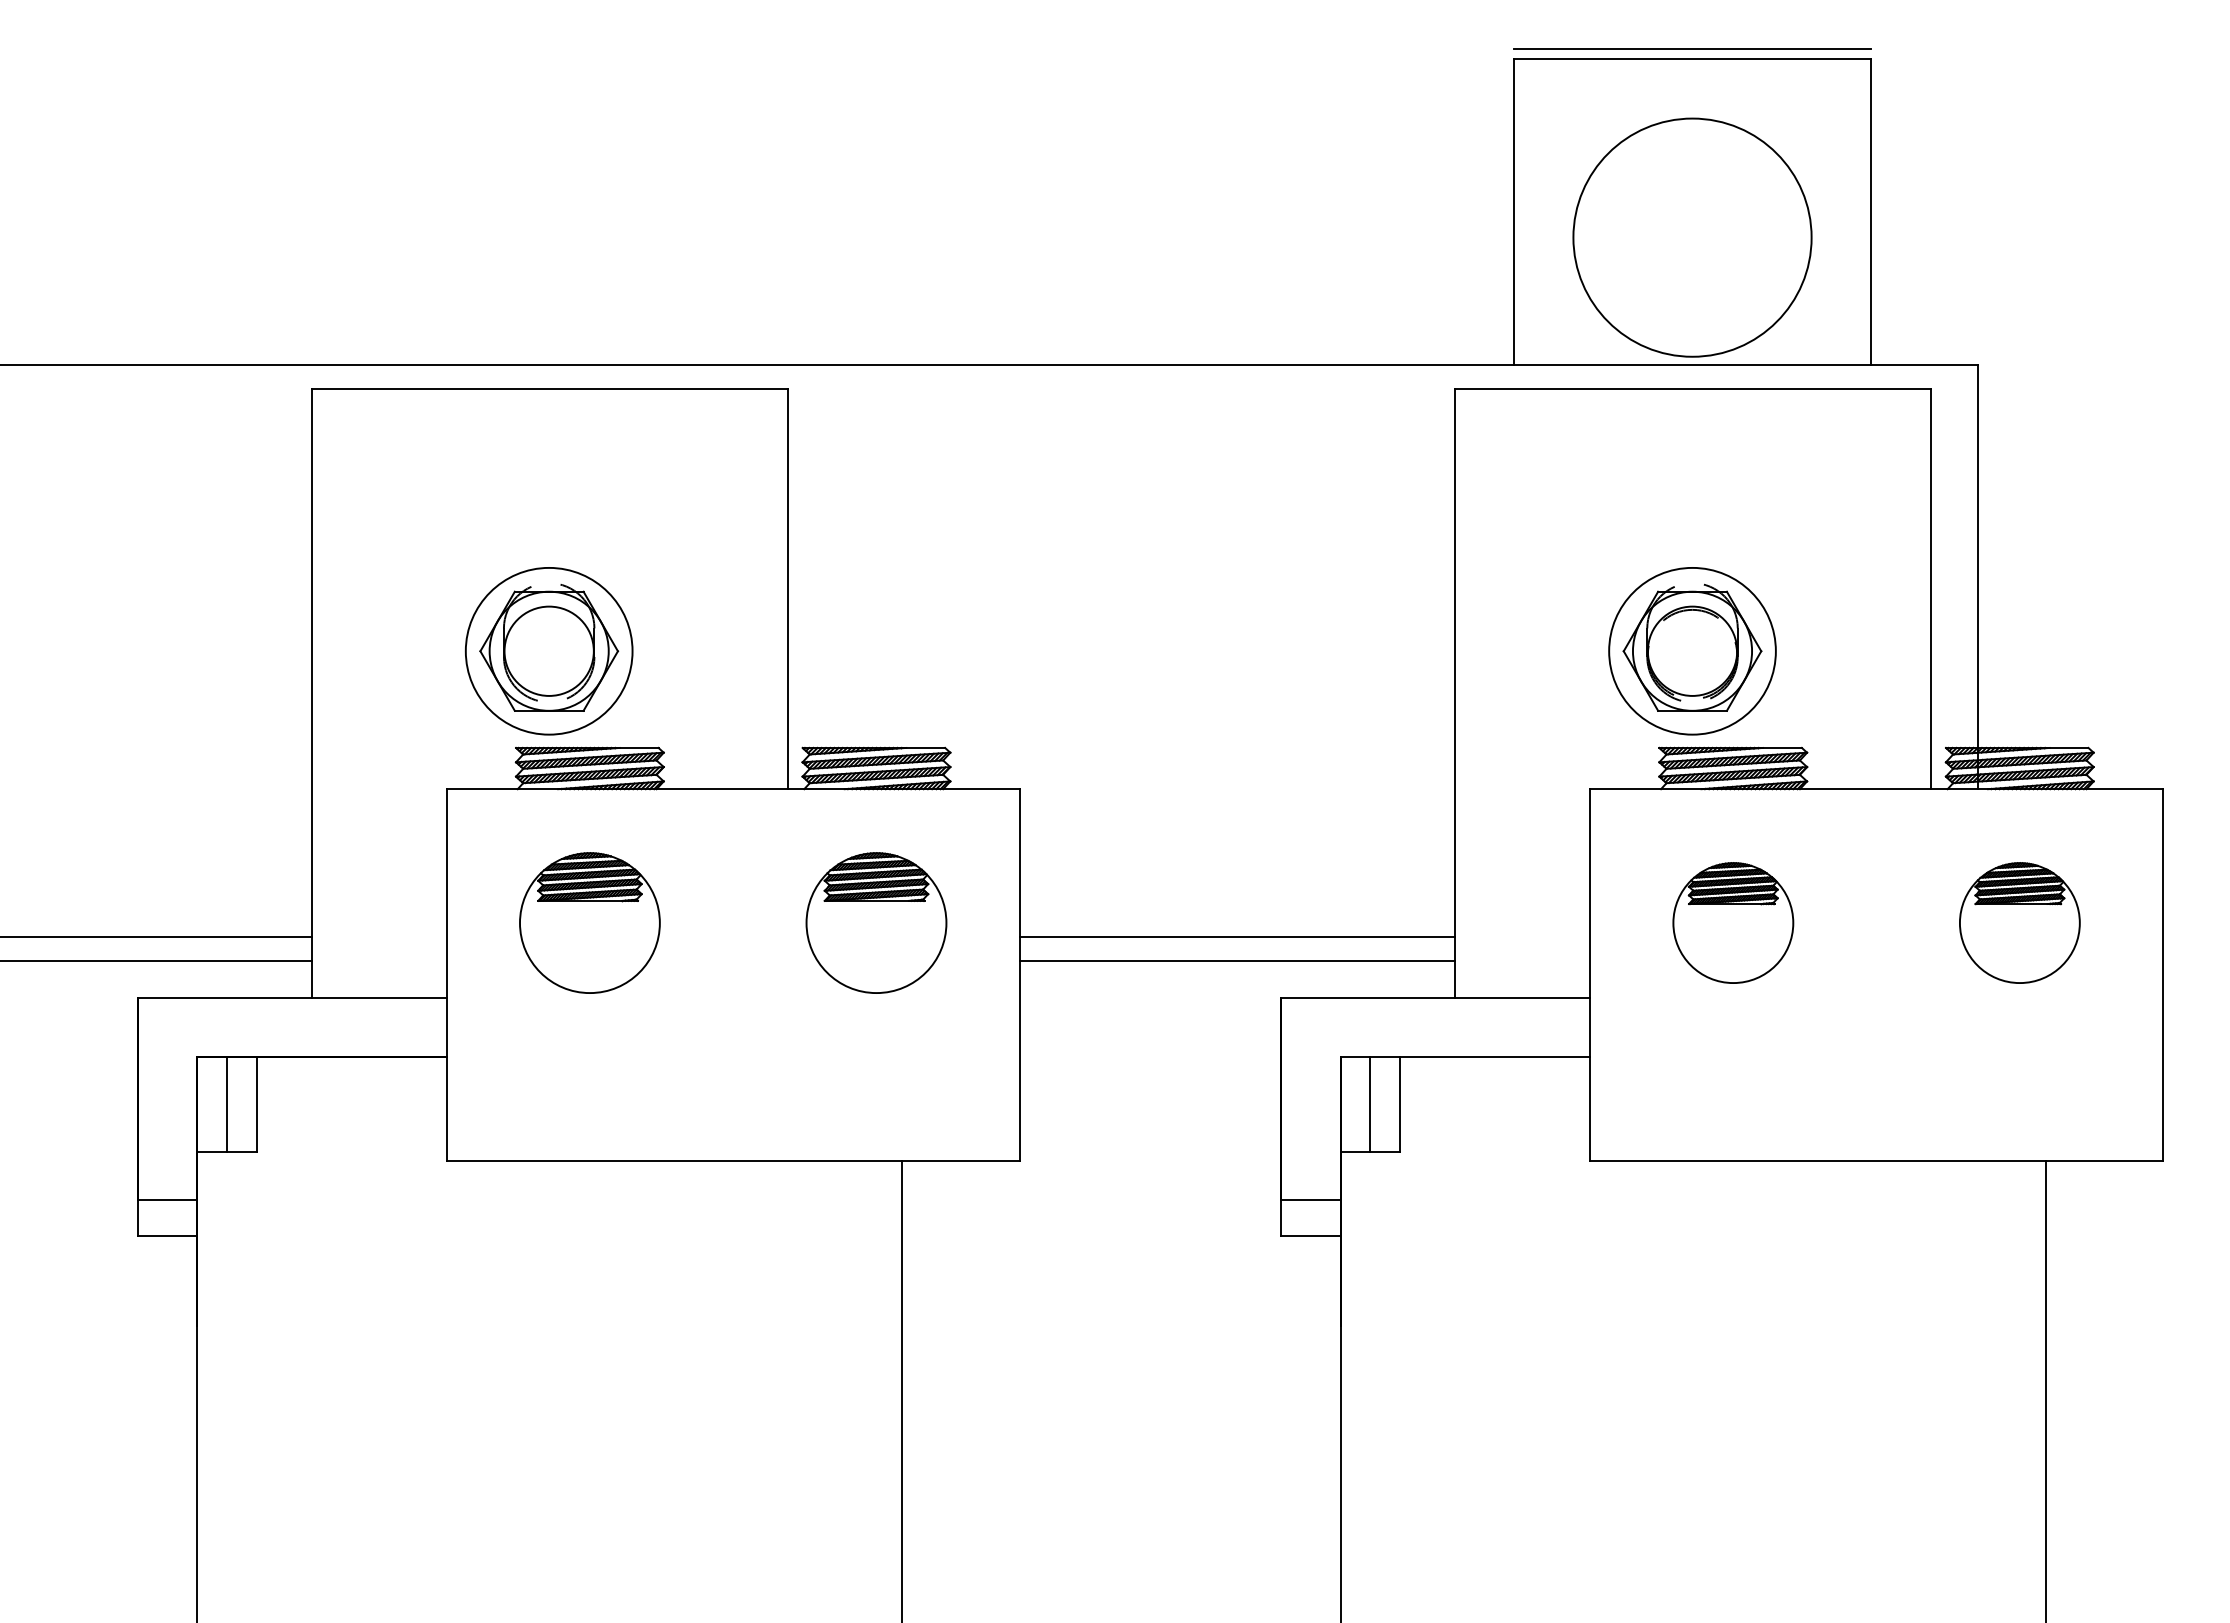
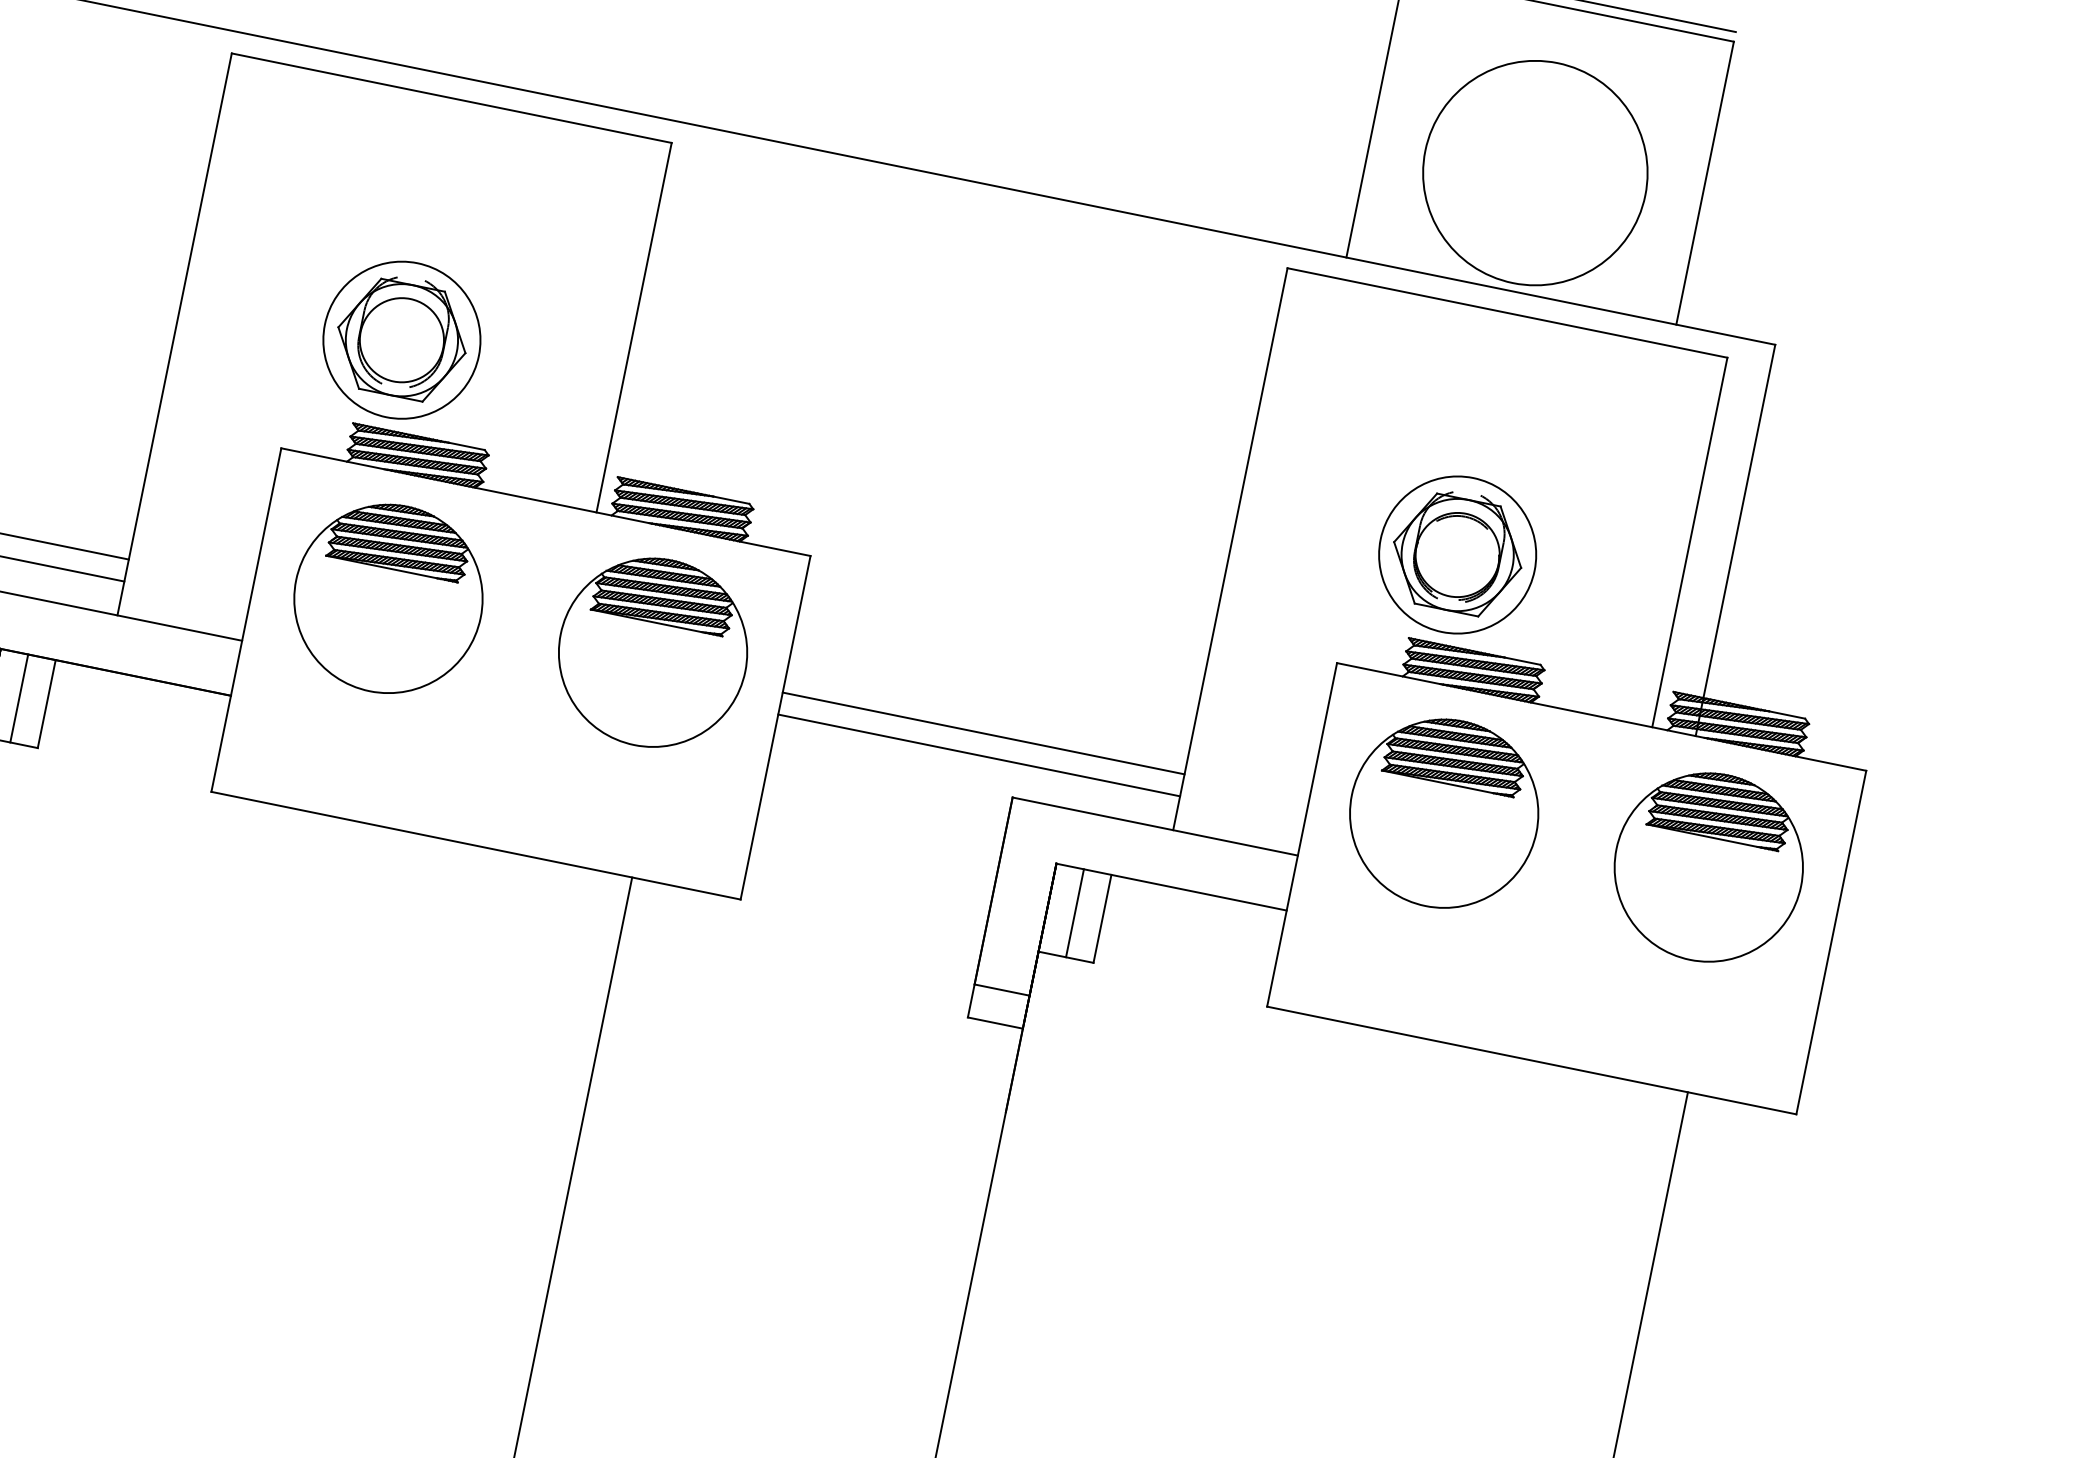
part: (589, 922) -> (388, 598), size x1.43
part: (876, 922) -> (653, 652), size x1.43
part: (1733, 922) -> (1444, 813), size x1.67
part: (2019, 922) -> (1708, 866), size x1.67

